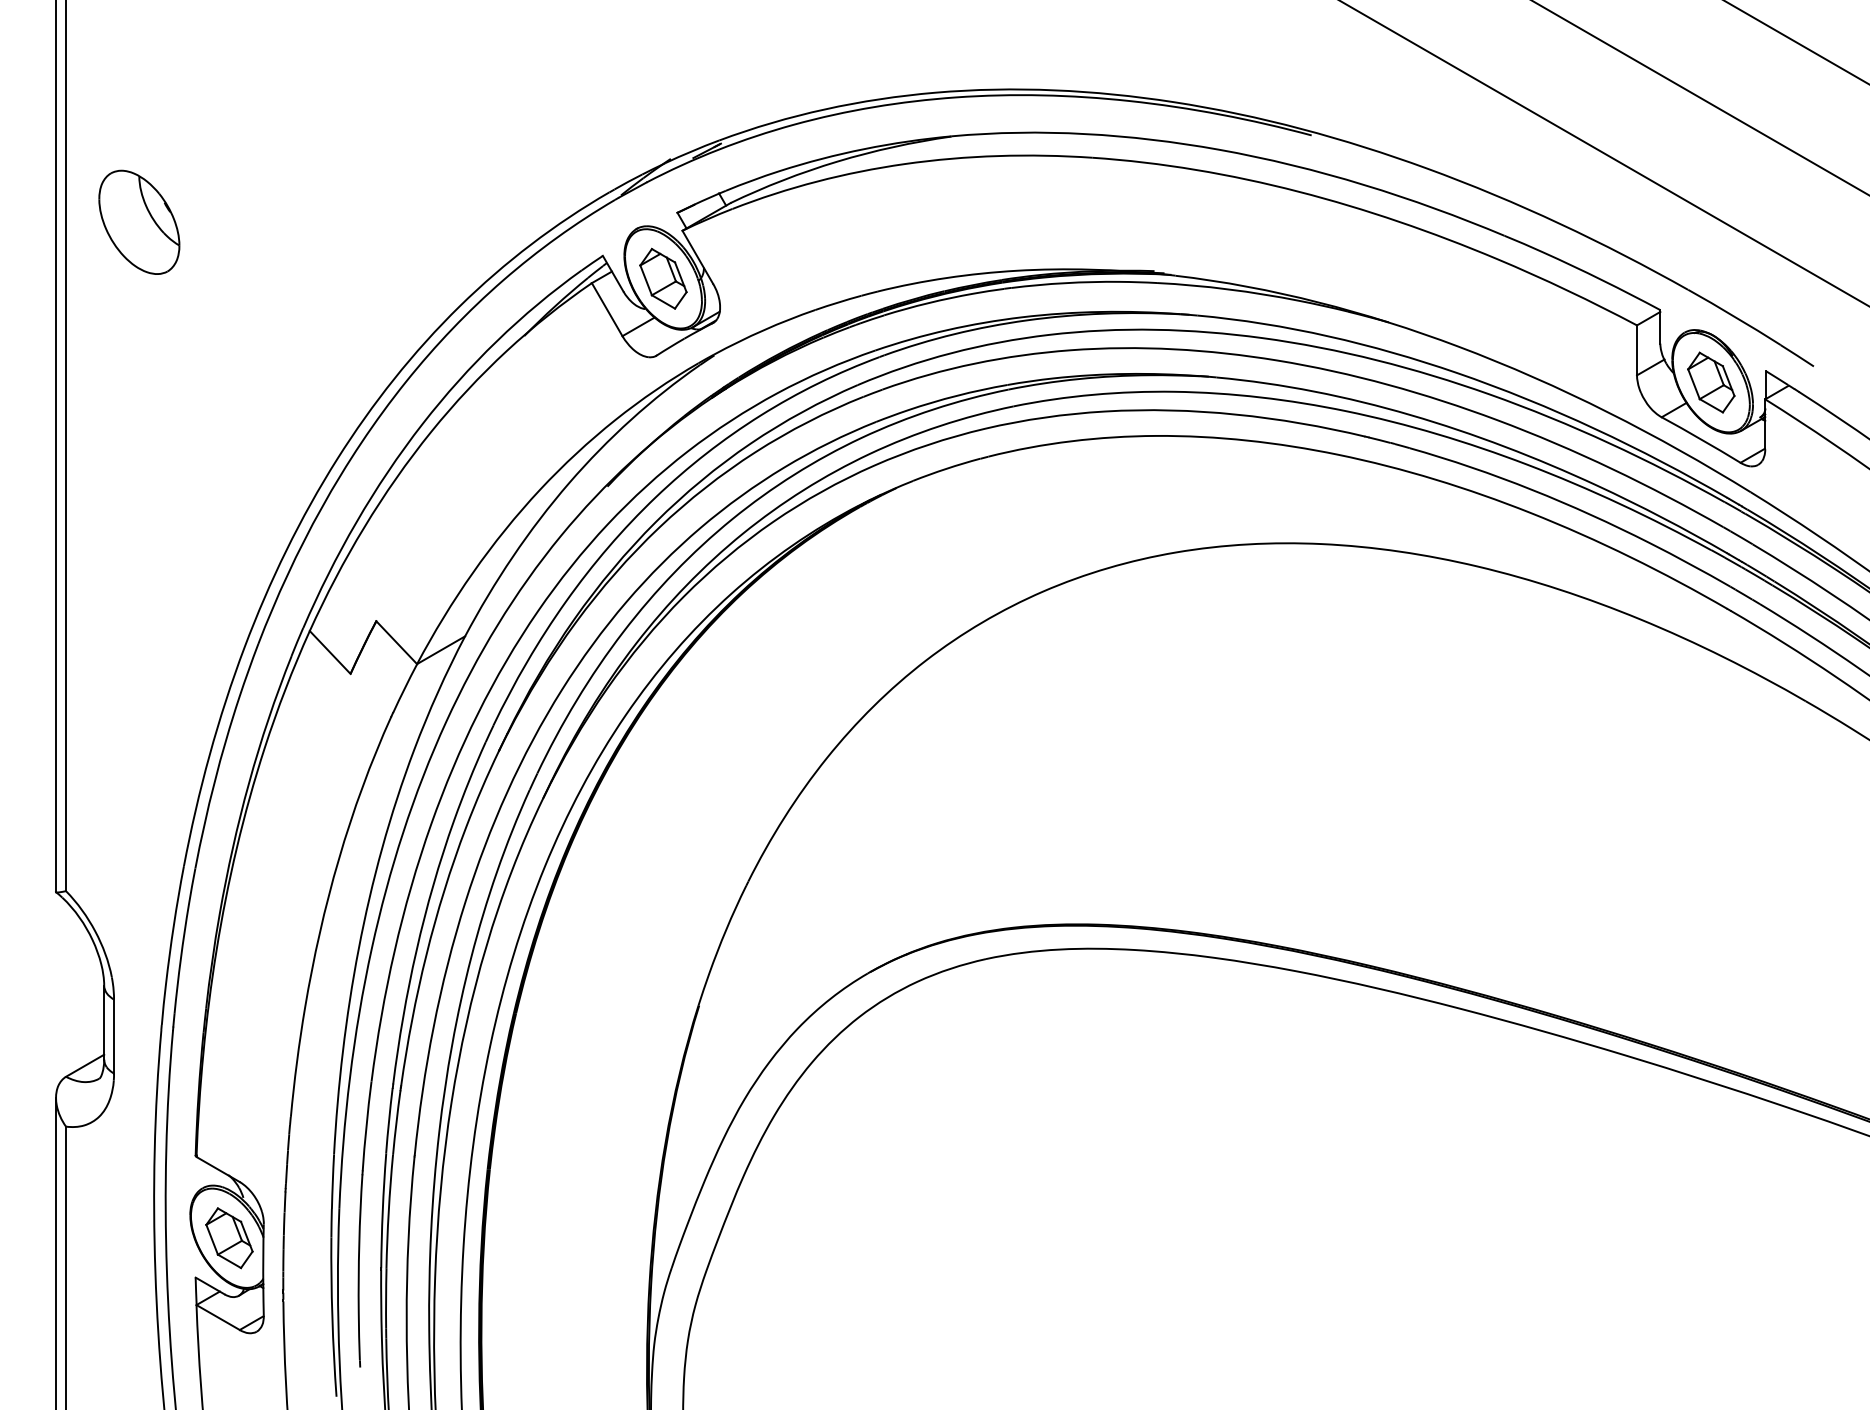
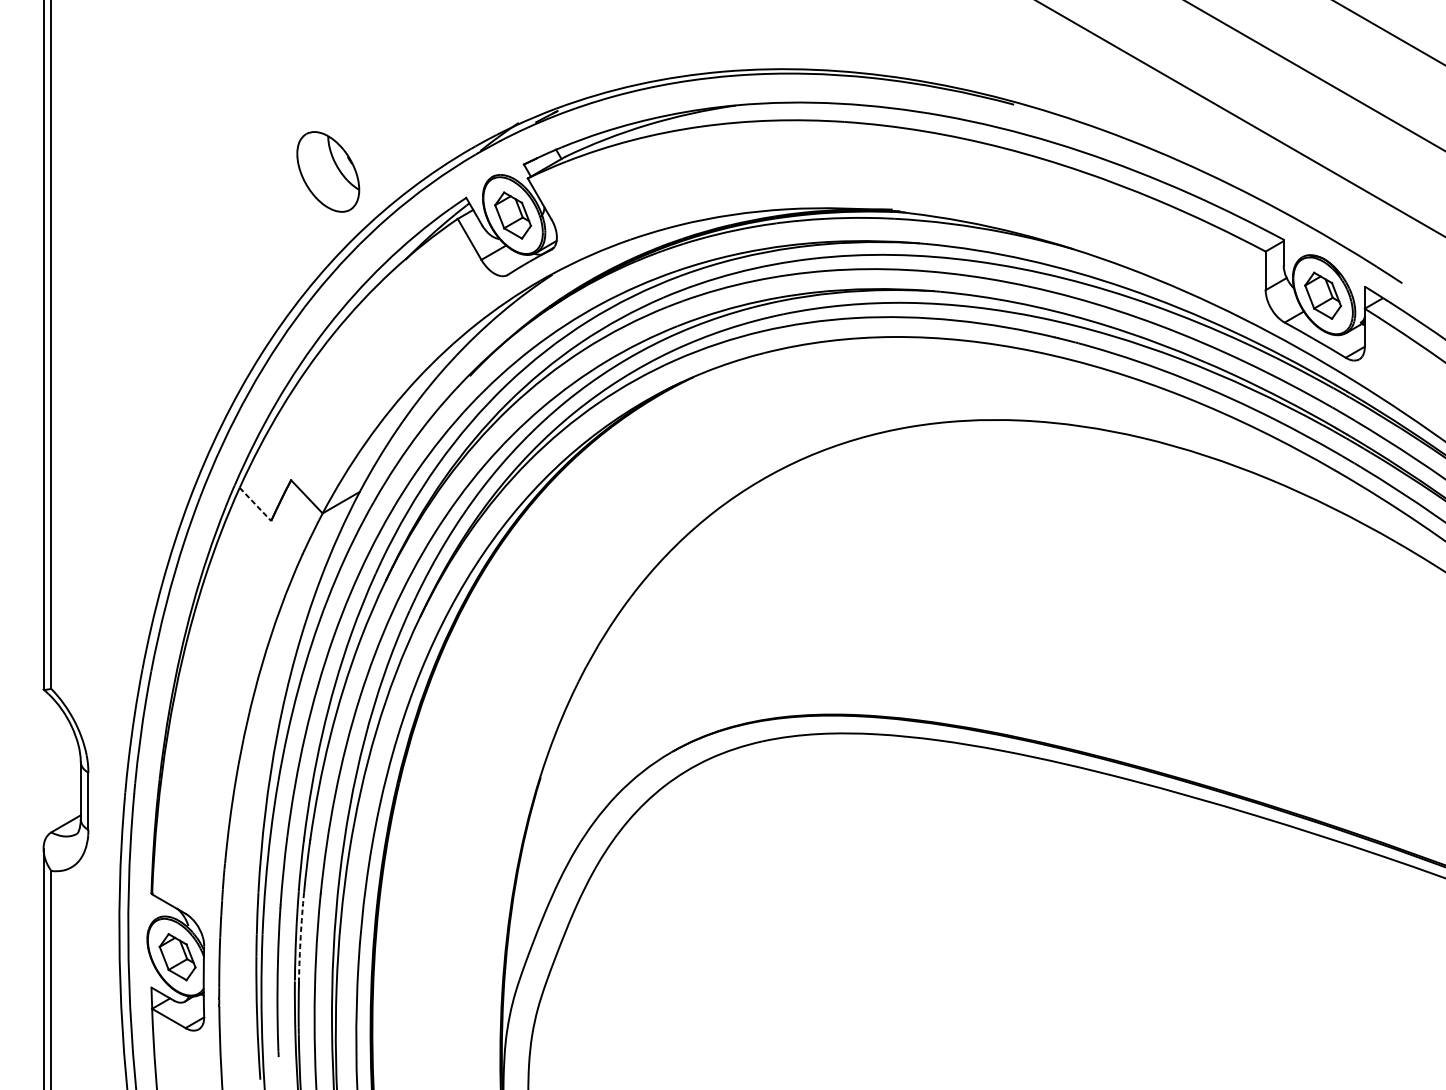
part: (139, 221) -> (328, 171), moved
line: (330, 652) -> (255, 504), solid -> dashed
arc: (388, 1211) -> (300, 936), solid -> dashed

